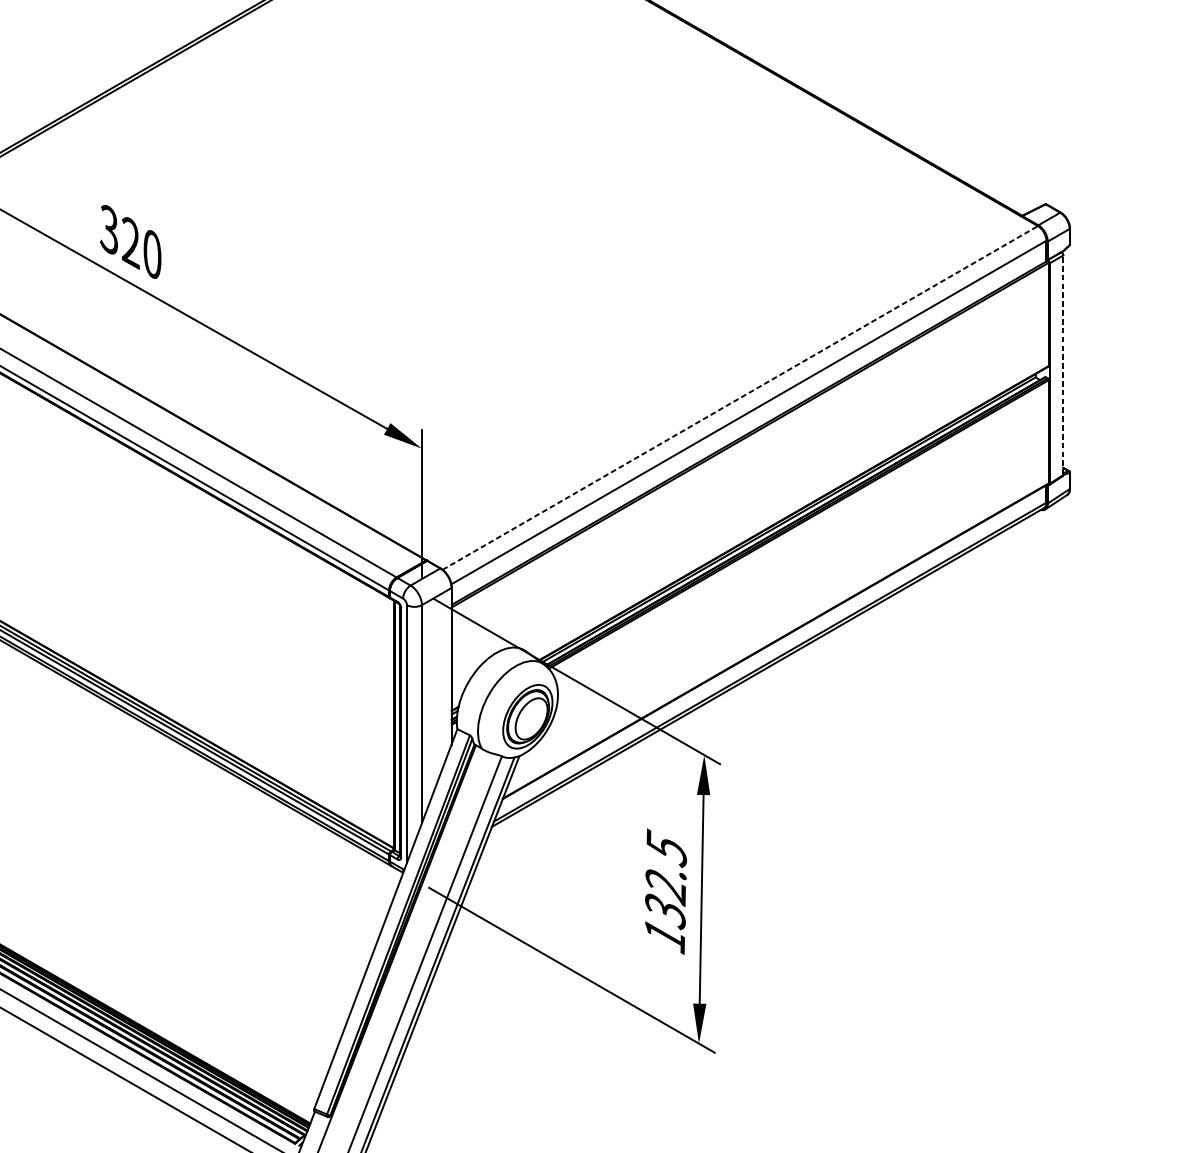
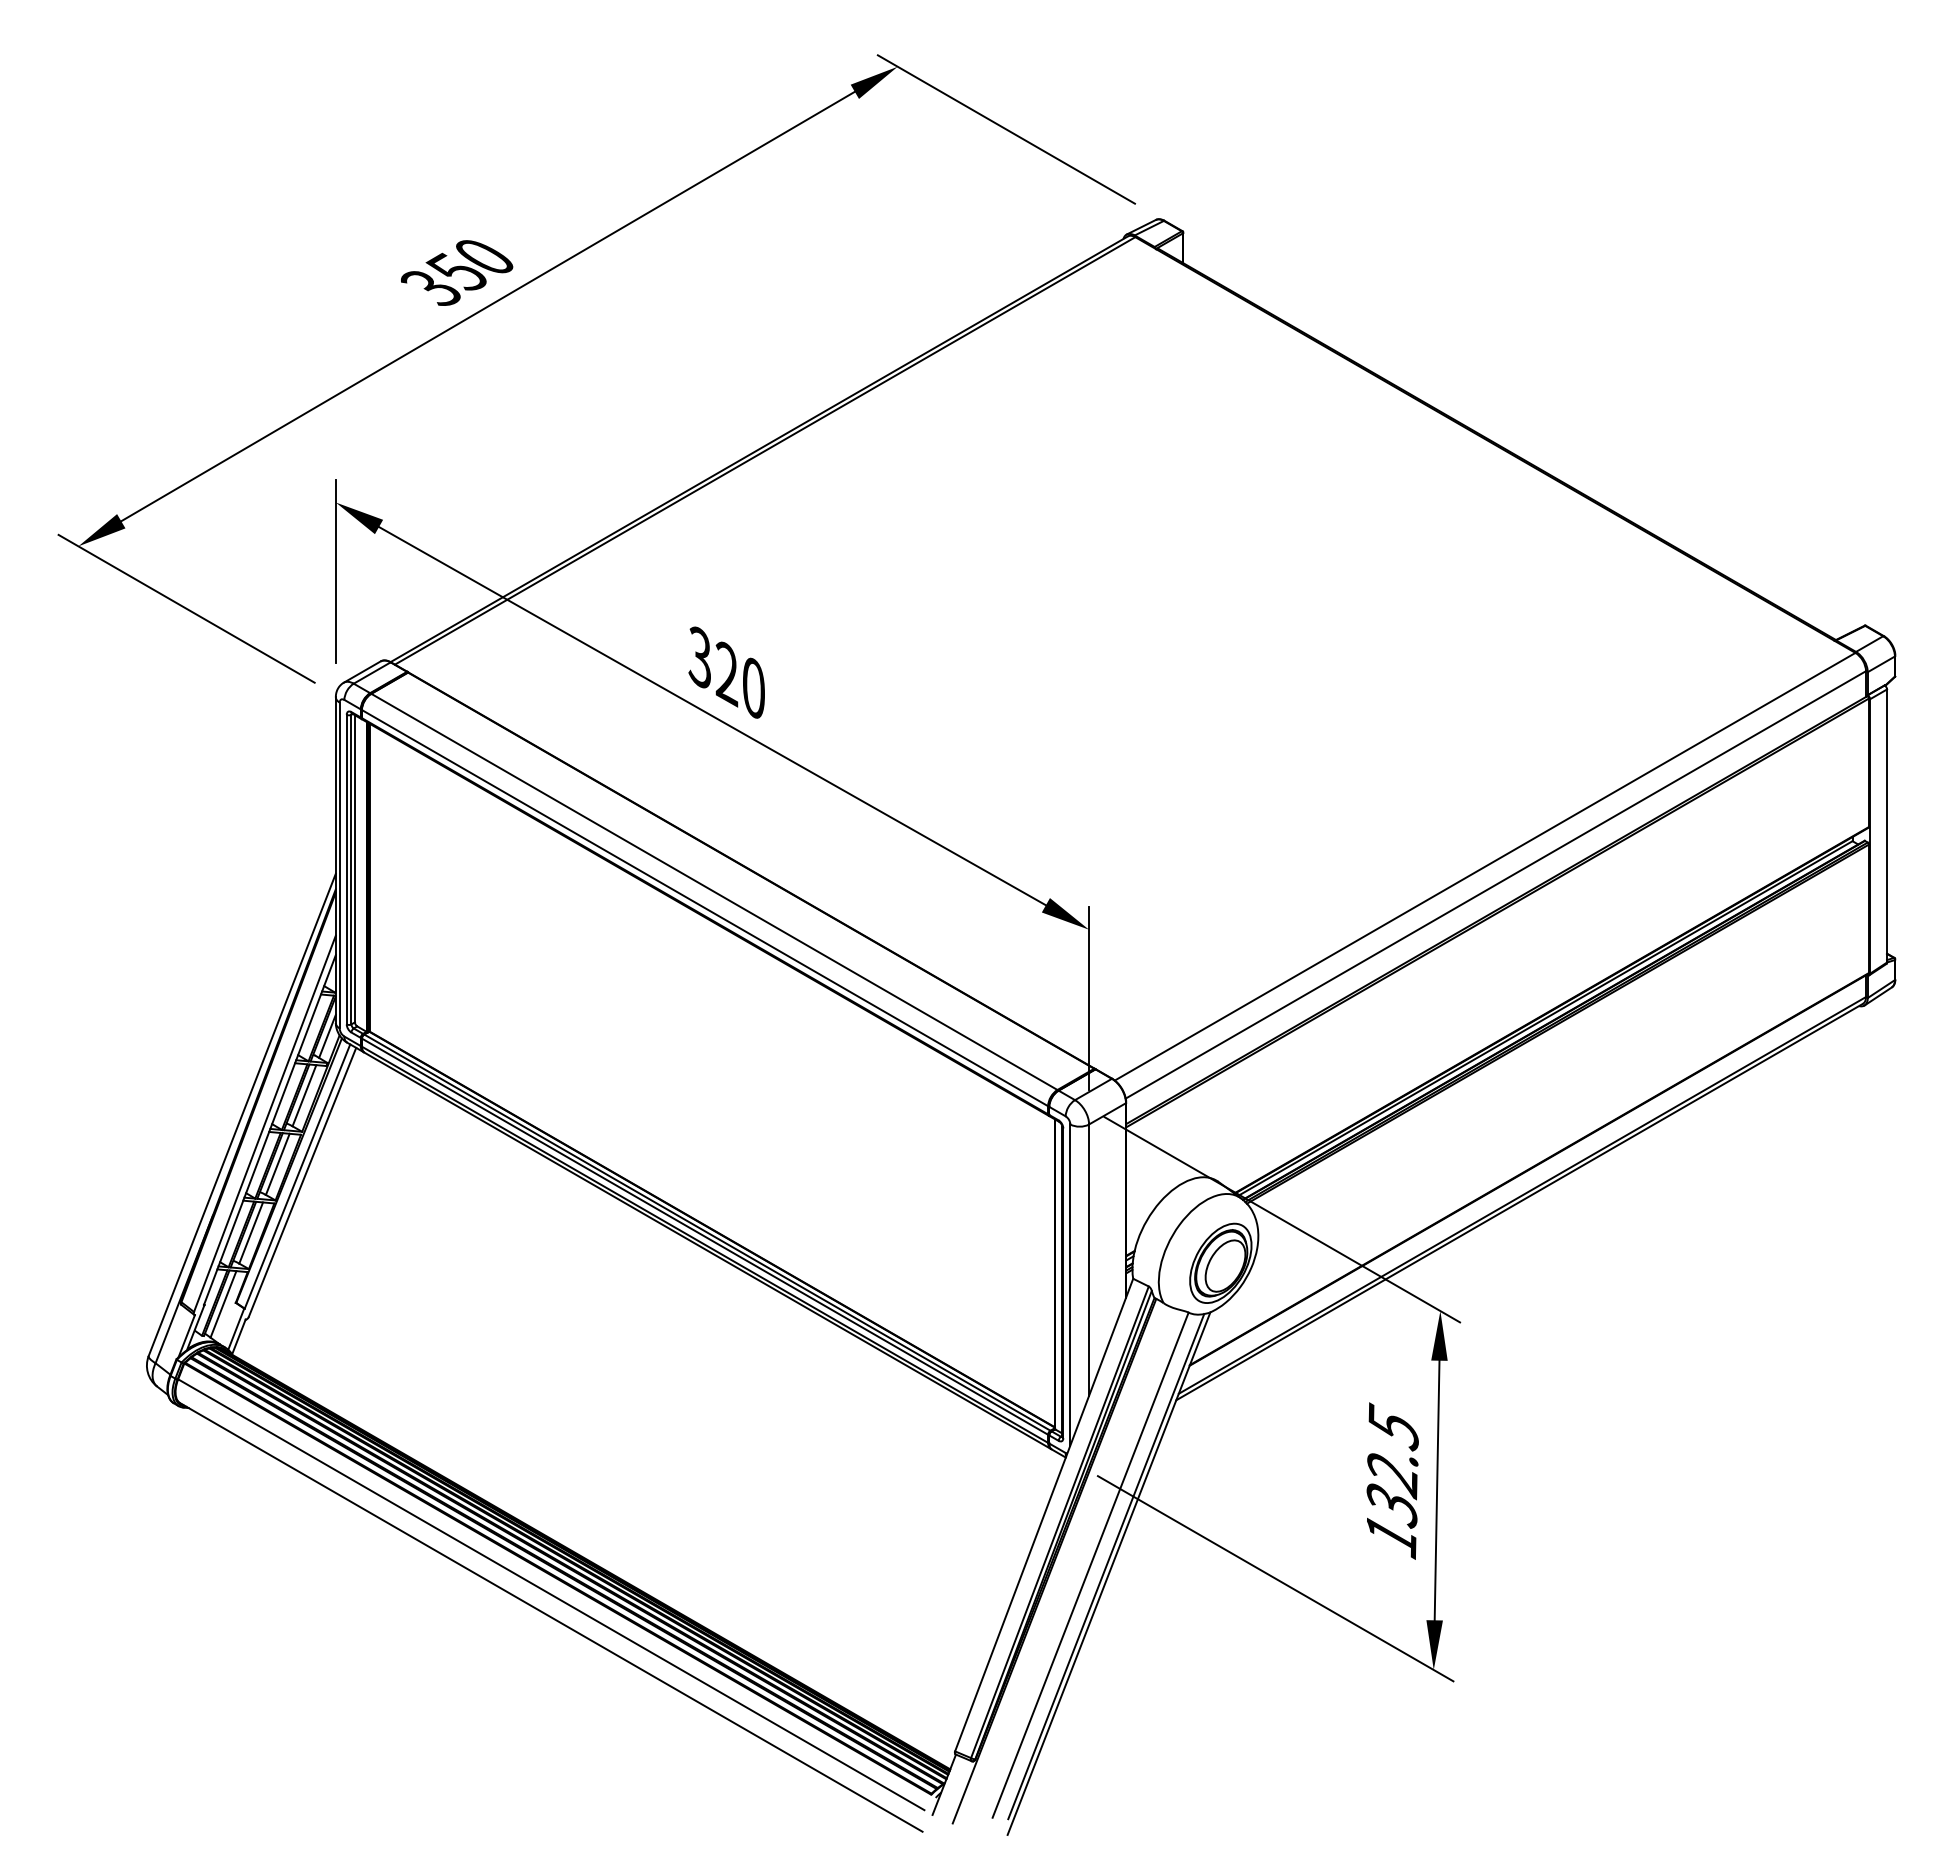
line: (1063, 364) -> (1887, 825), dashed -> solid
line: (740, 397) -> (1485, 866), dashed -> solid

